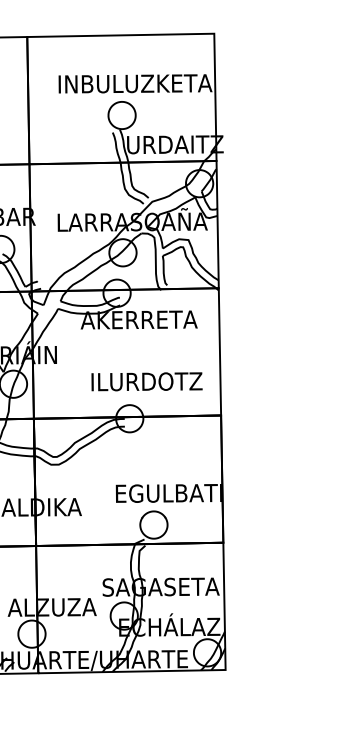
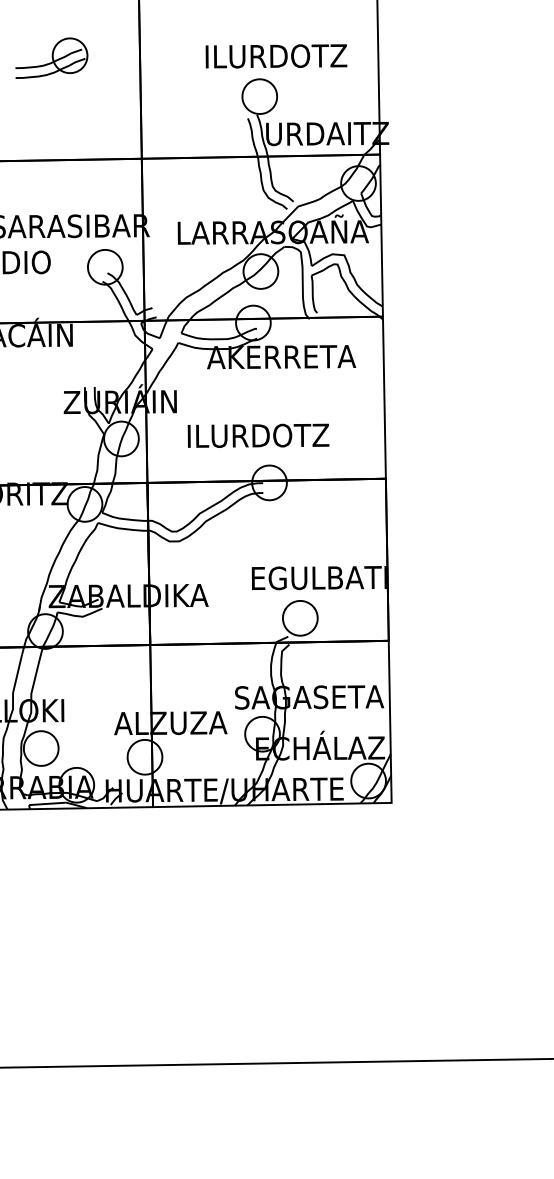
text: (135, 83) -> (276, 56), INBULUZKETA -> ILURDOTZ
text: (146, 381) -> (258, 435), moved

